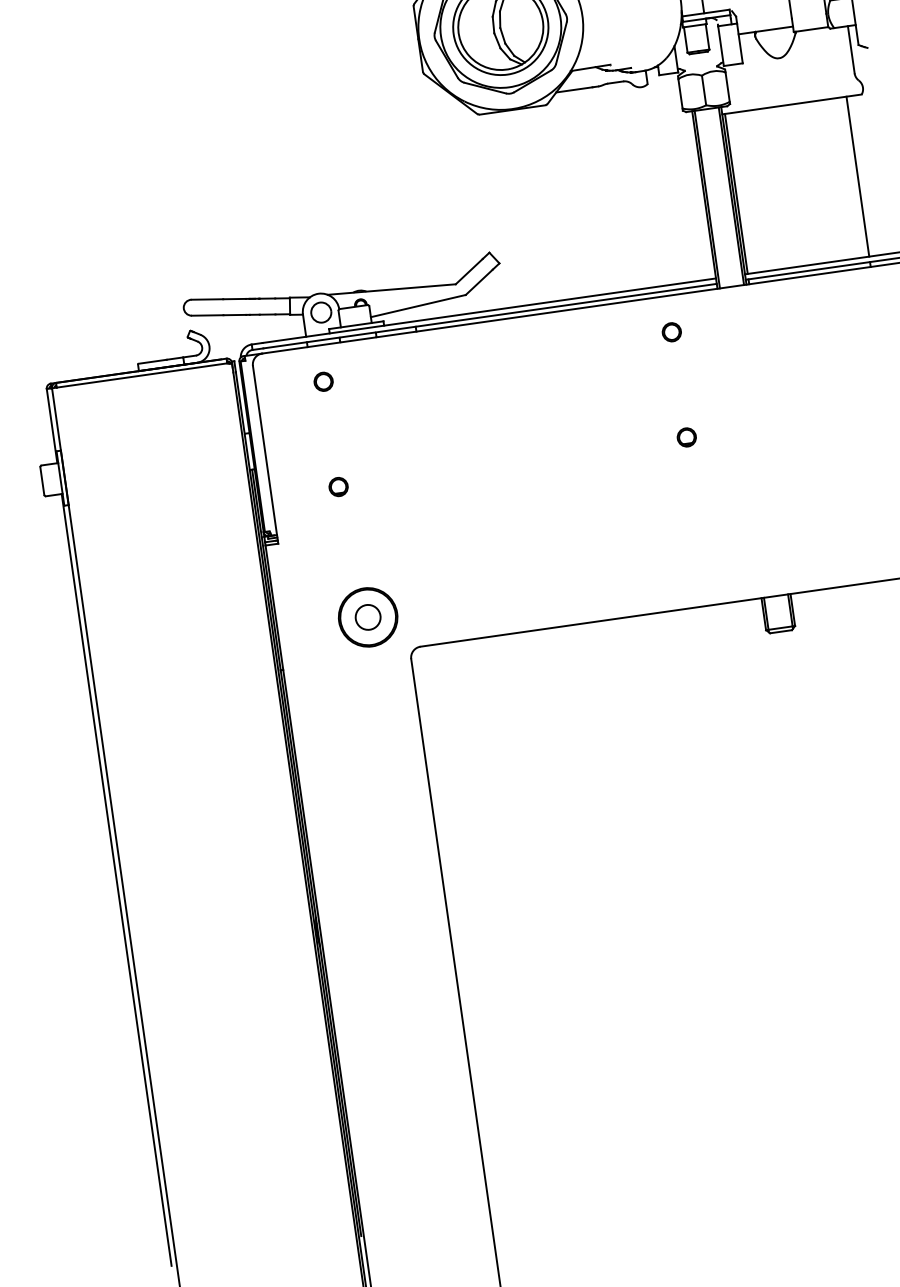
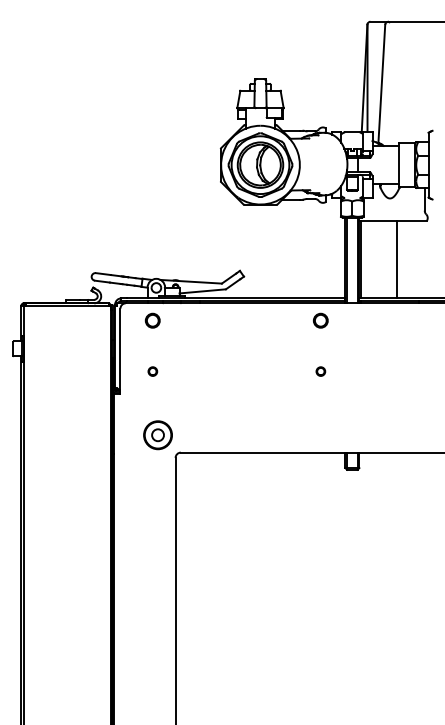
line: (858, 176) -> (397, 259), moved
part: (670, 331) -> (320, 320), size x1.6
part: (322, 381) -> (152, 320), size x1.6

